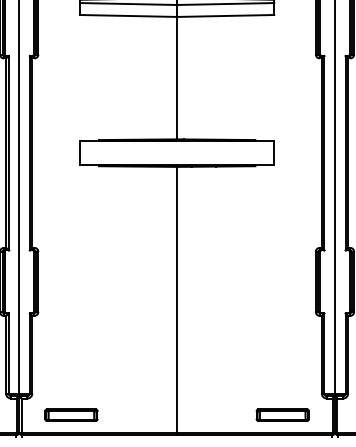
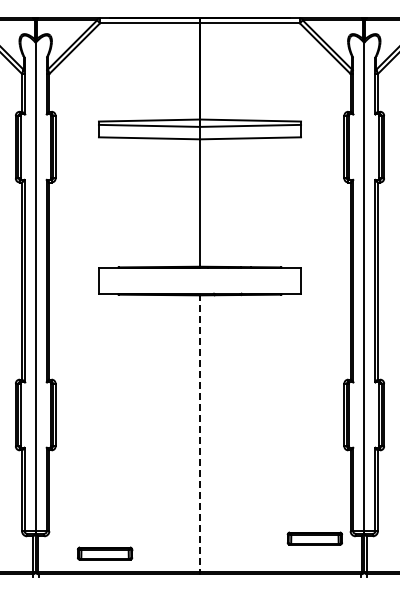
line: (177, 300) -> (200, 434), solid -> dashed
part: (71, 415) -> (105, 553), moved
part: (282, 415) -> (314, 538), moved

